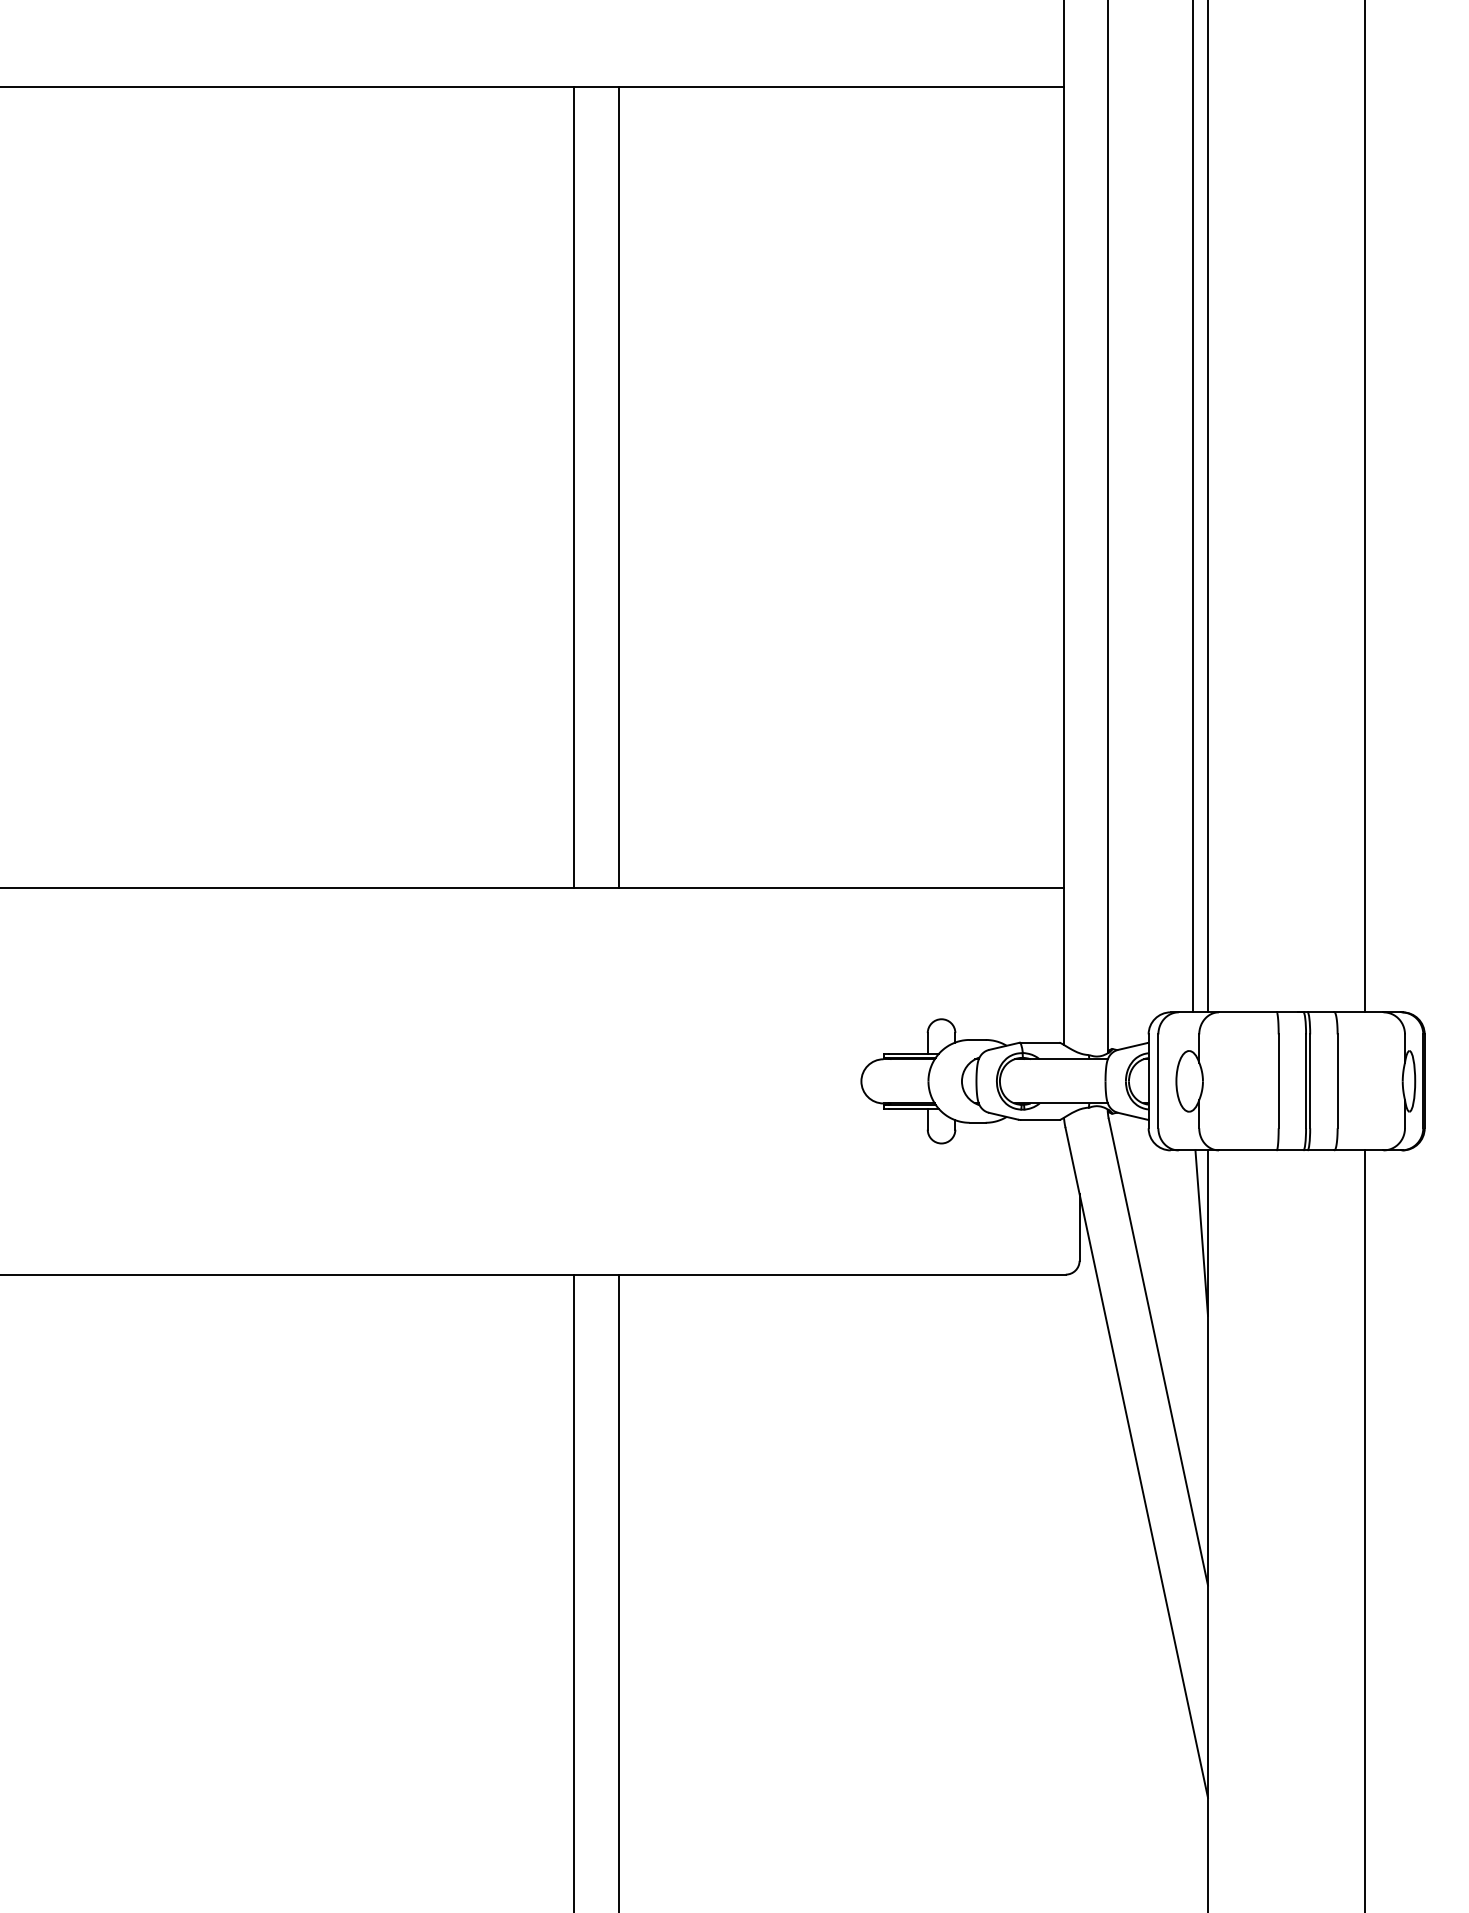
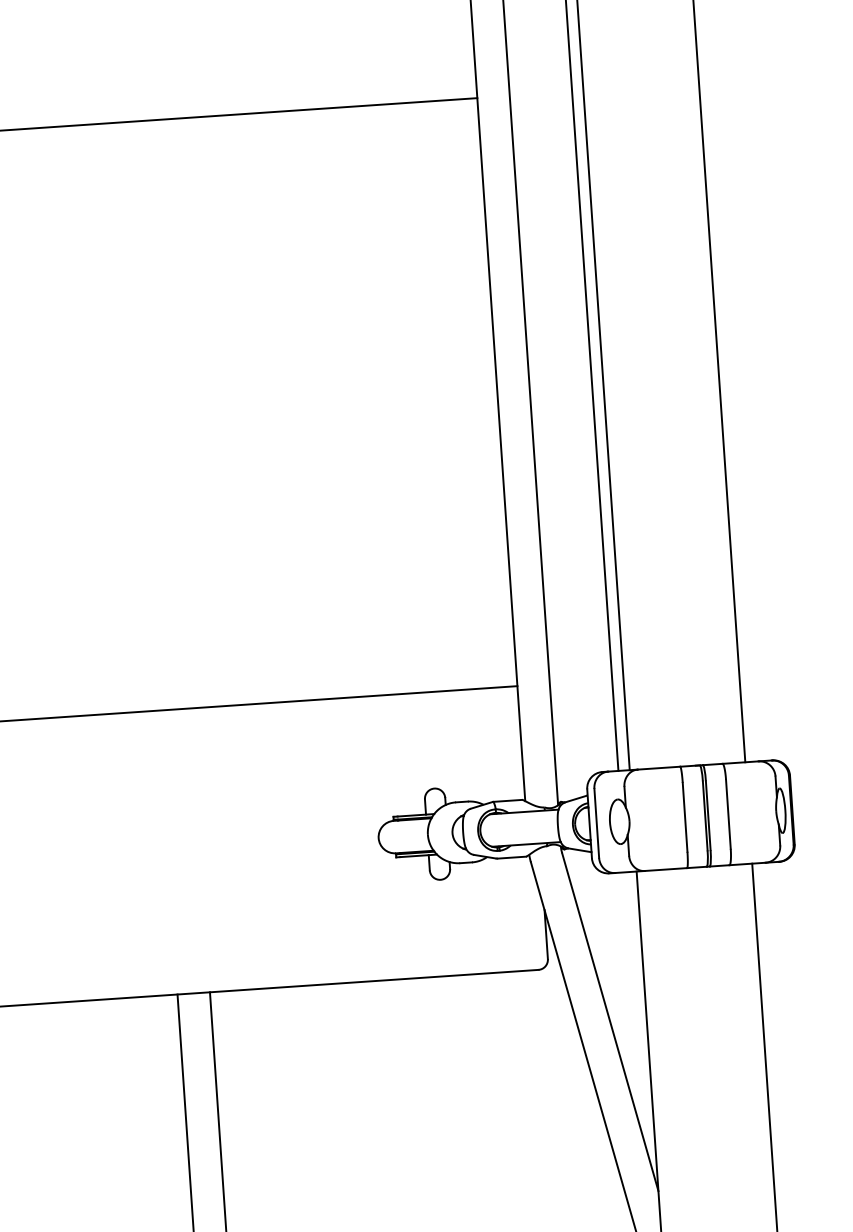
line: (574, 487) -> (138, 416), removed
line: (618, 487) -> (170, 414), removed
line: (1201, 1232) -> (635, 932), removed

